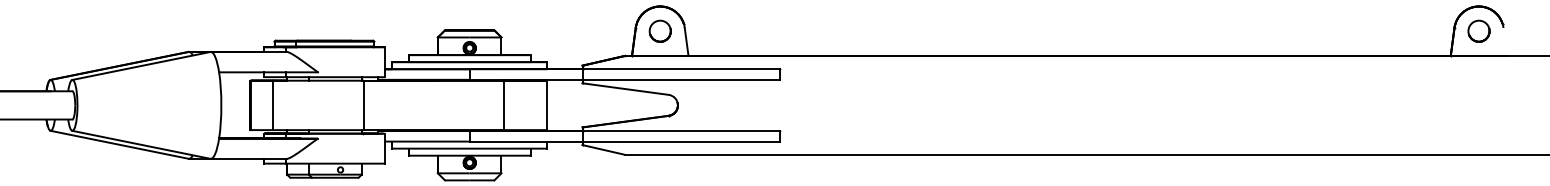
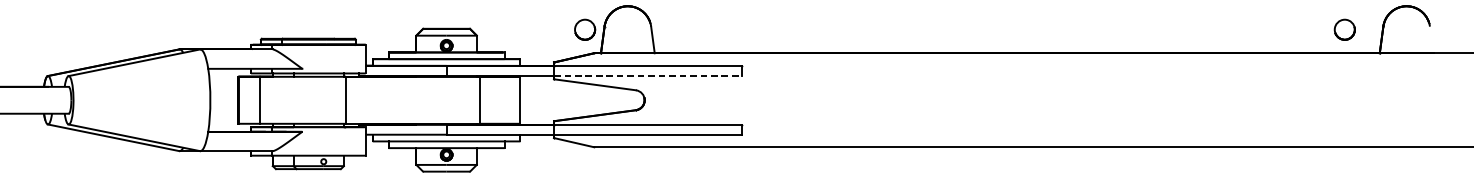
part: (659, 30) -> (584, 29), moved
part: (1478, 30) -> (1344, 29), moved
line: (681, 79) -> (648, 75), solid -> dashed

